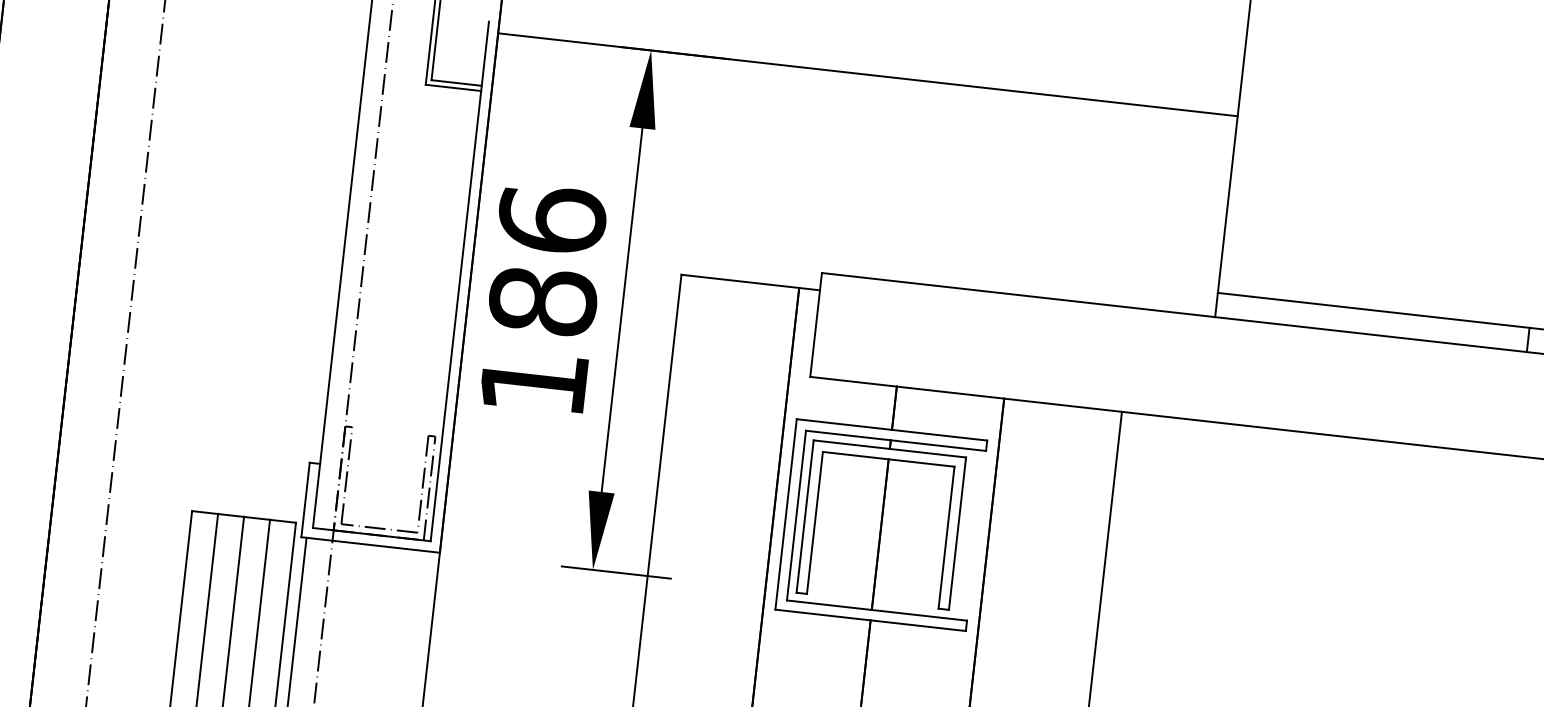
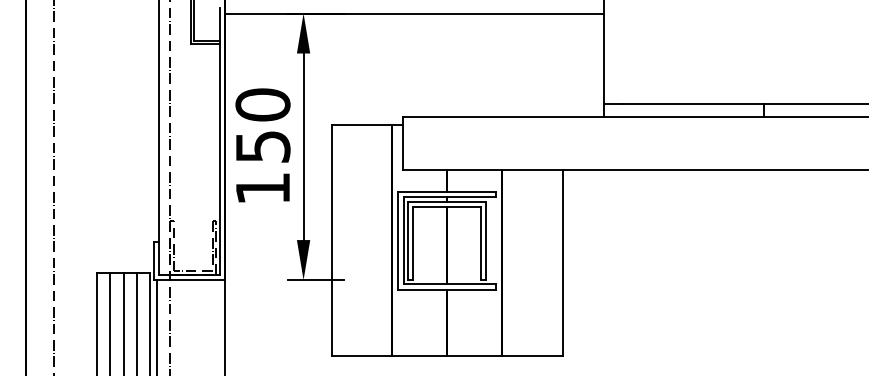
text: (546, 259) -> (262, 125), 186 -> 150

